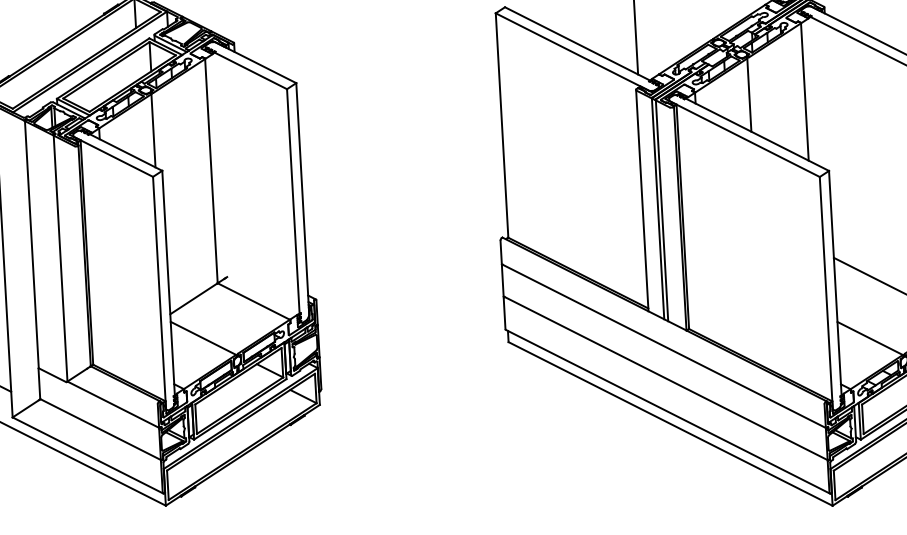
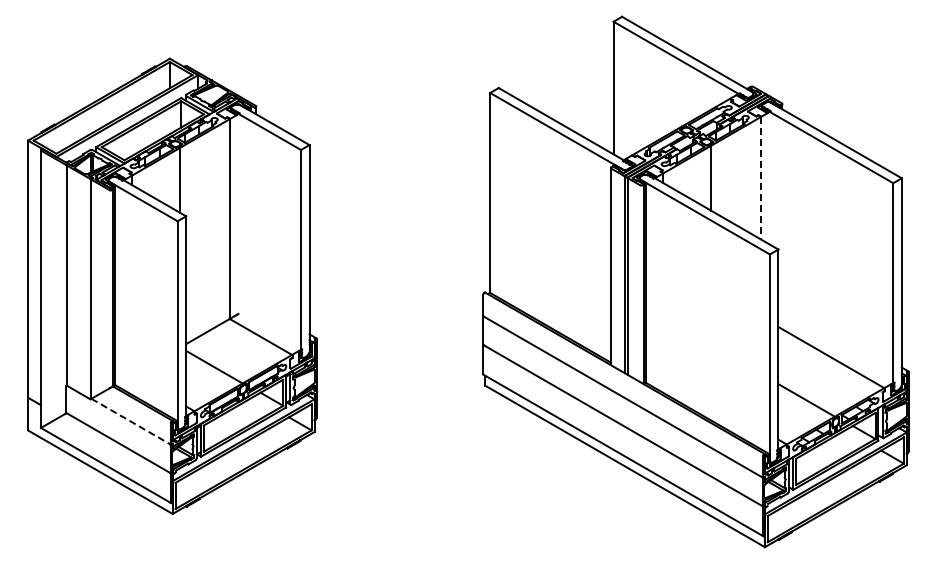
line: (804, 92) -> (760, 178), solid -> dashed
line: (113, 404) -> (131, 421), solid -> dashed

